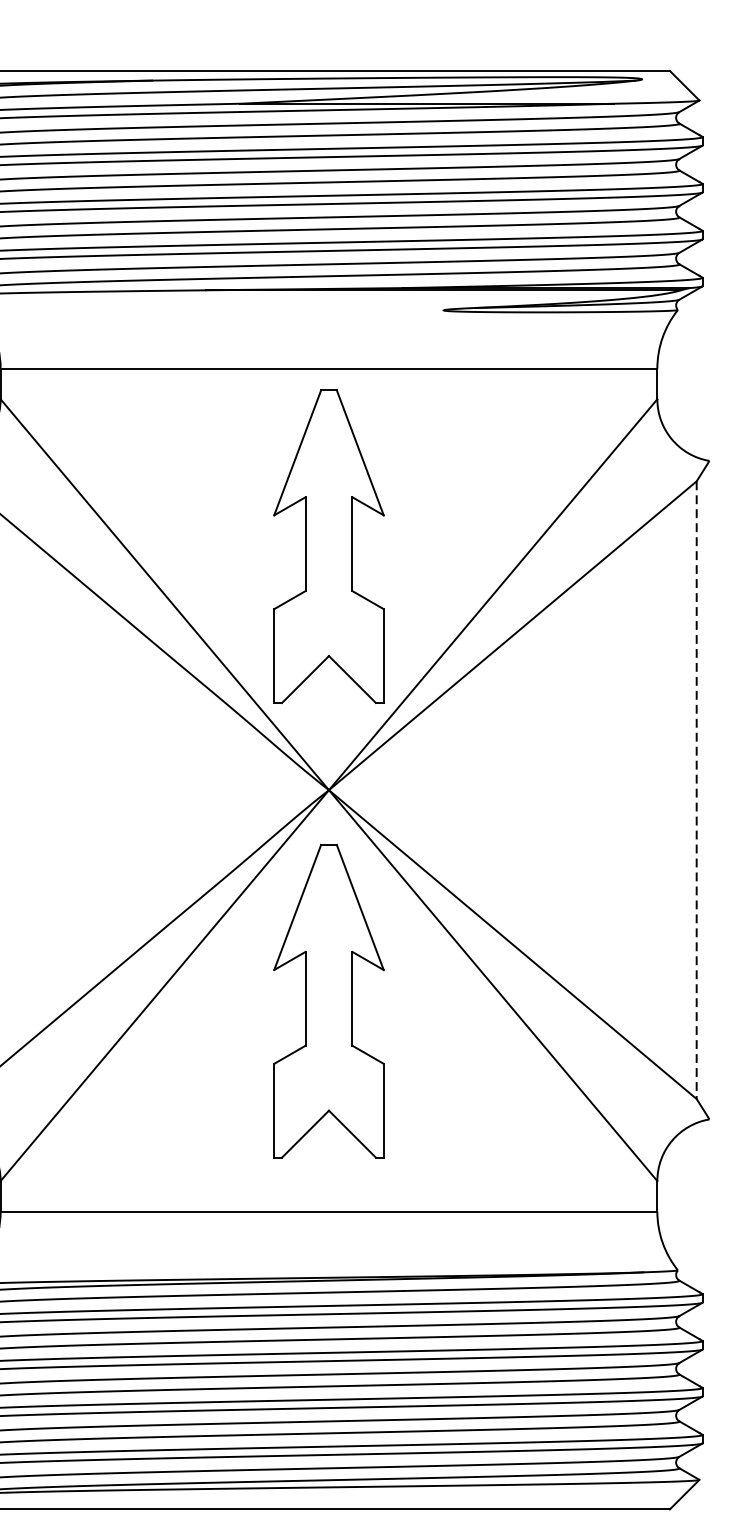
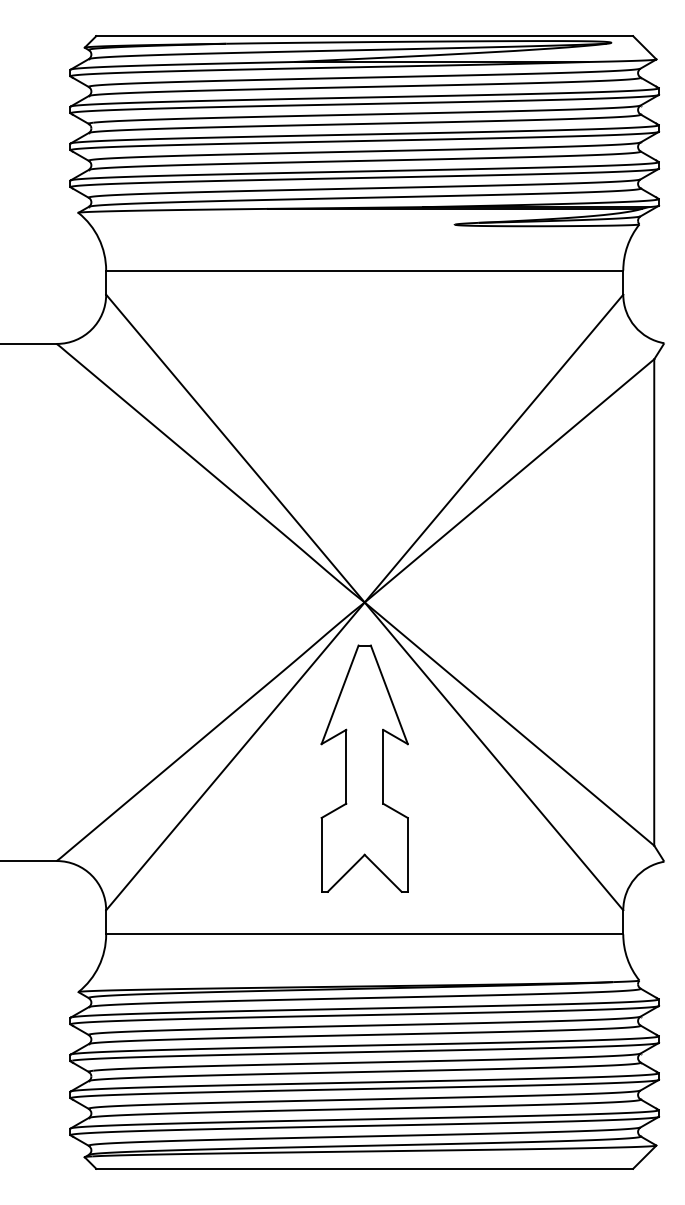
part: (328, 546) -> (364, 410), removed
line: (696, 790) -> (654, 602), dashed -> solid

